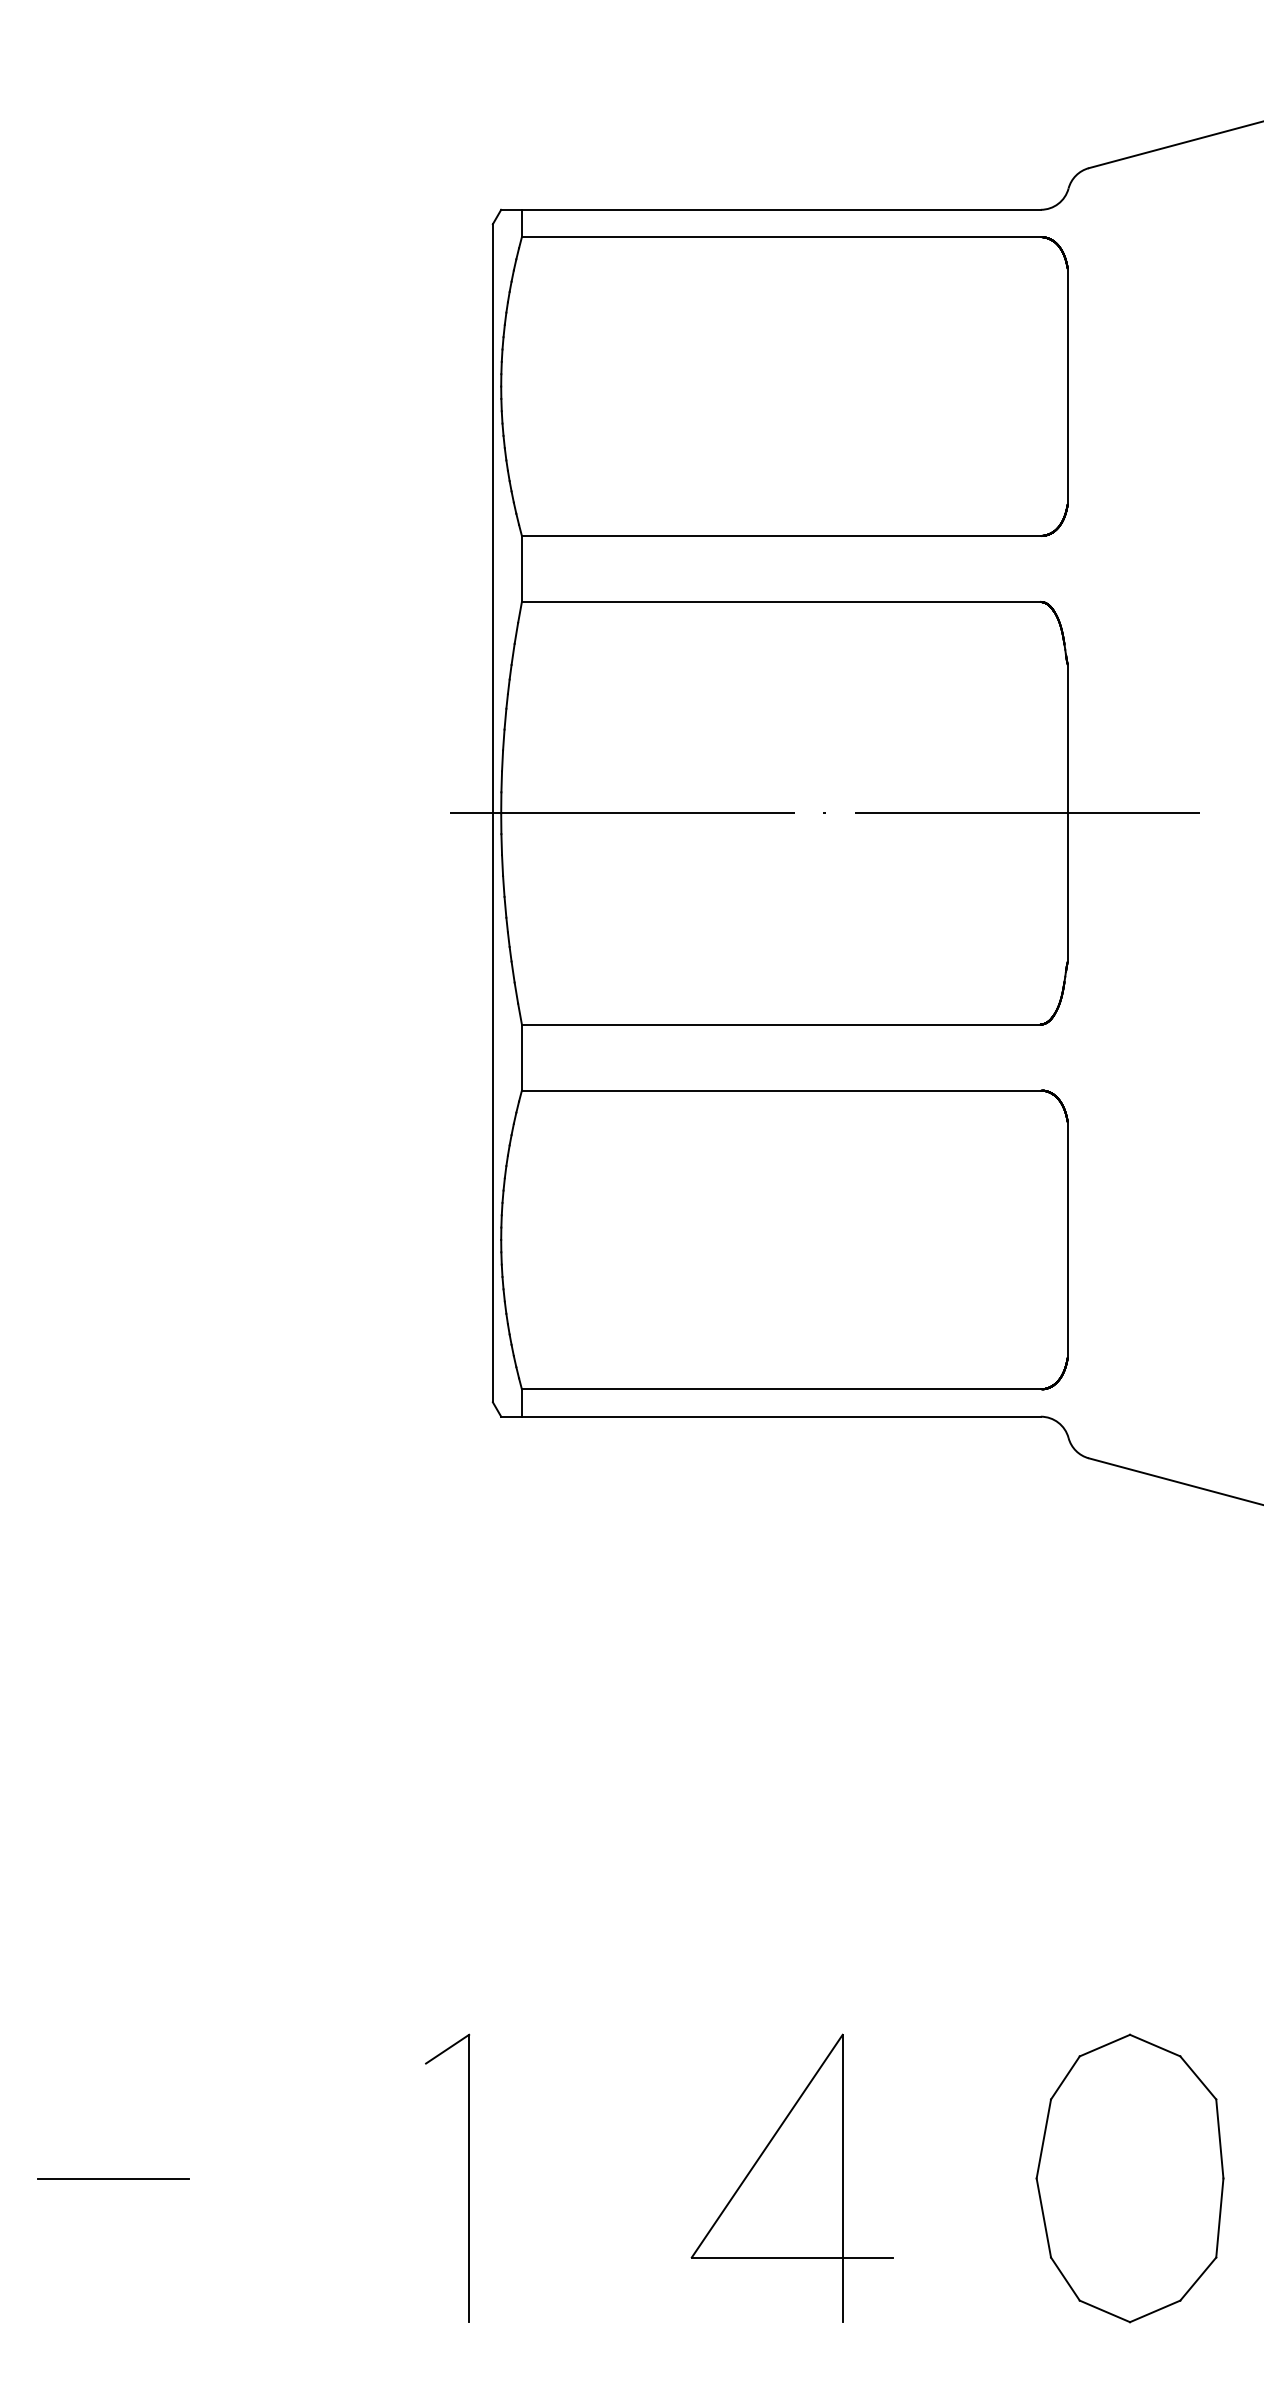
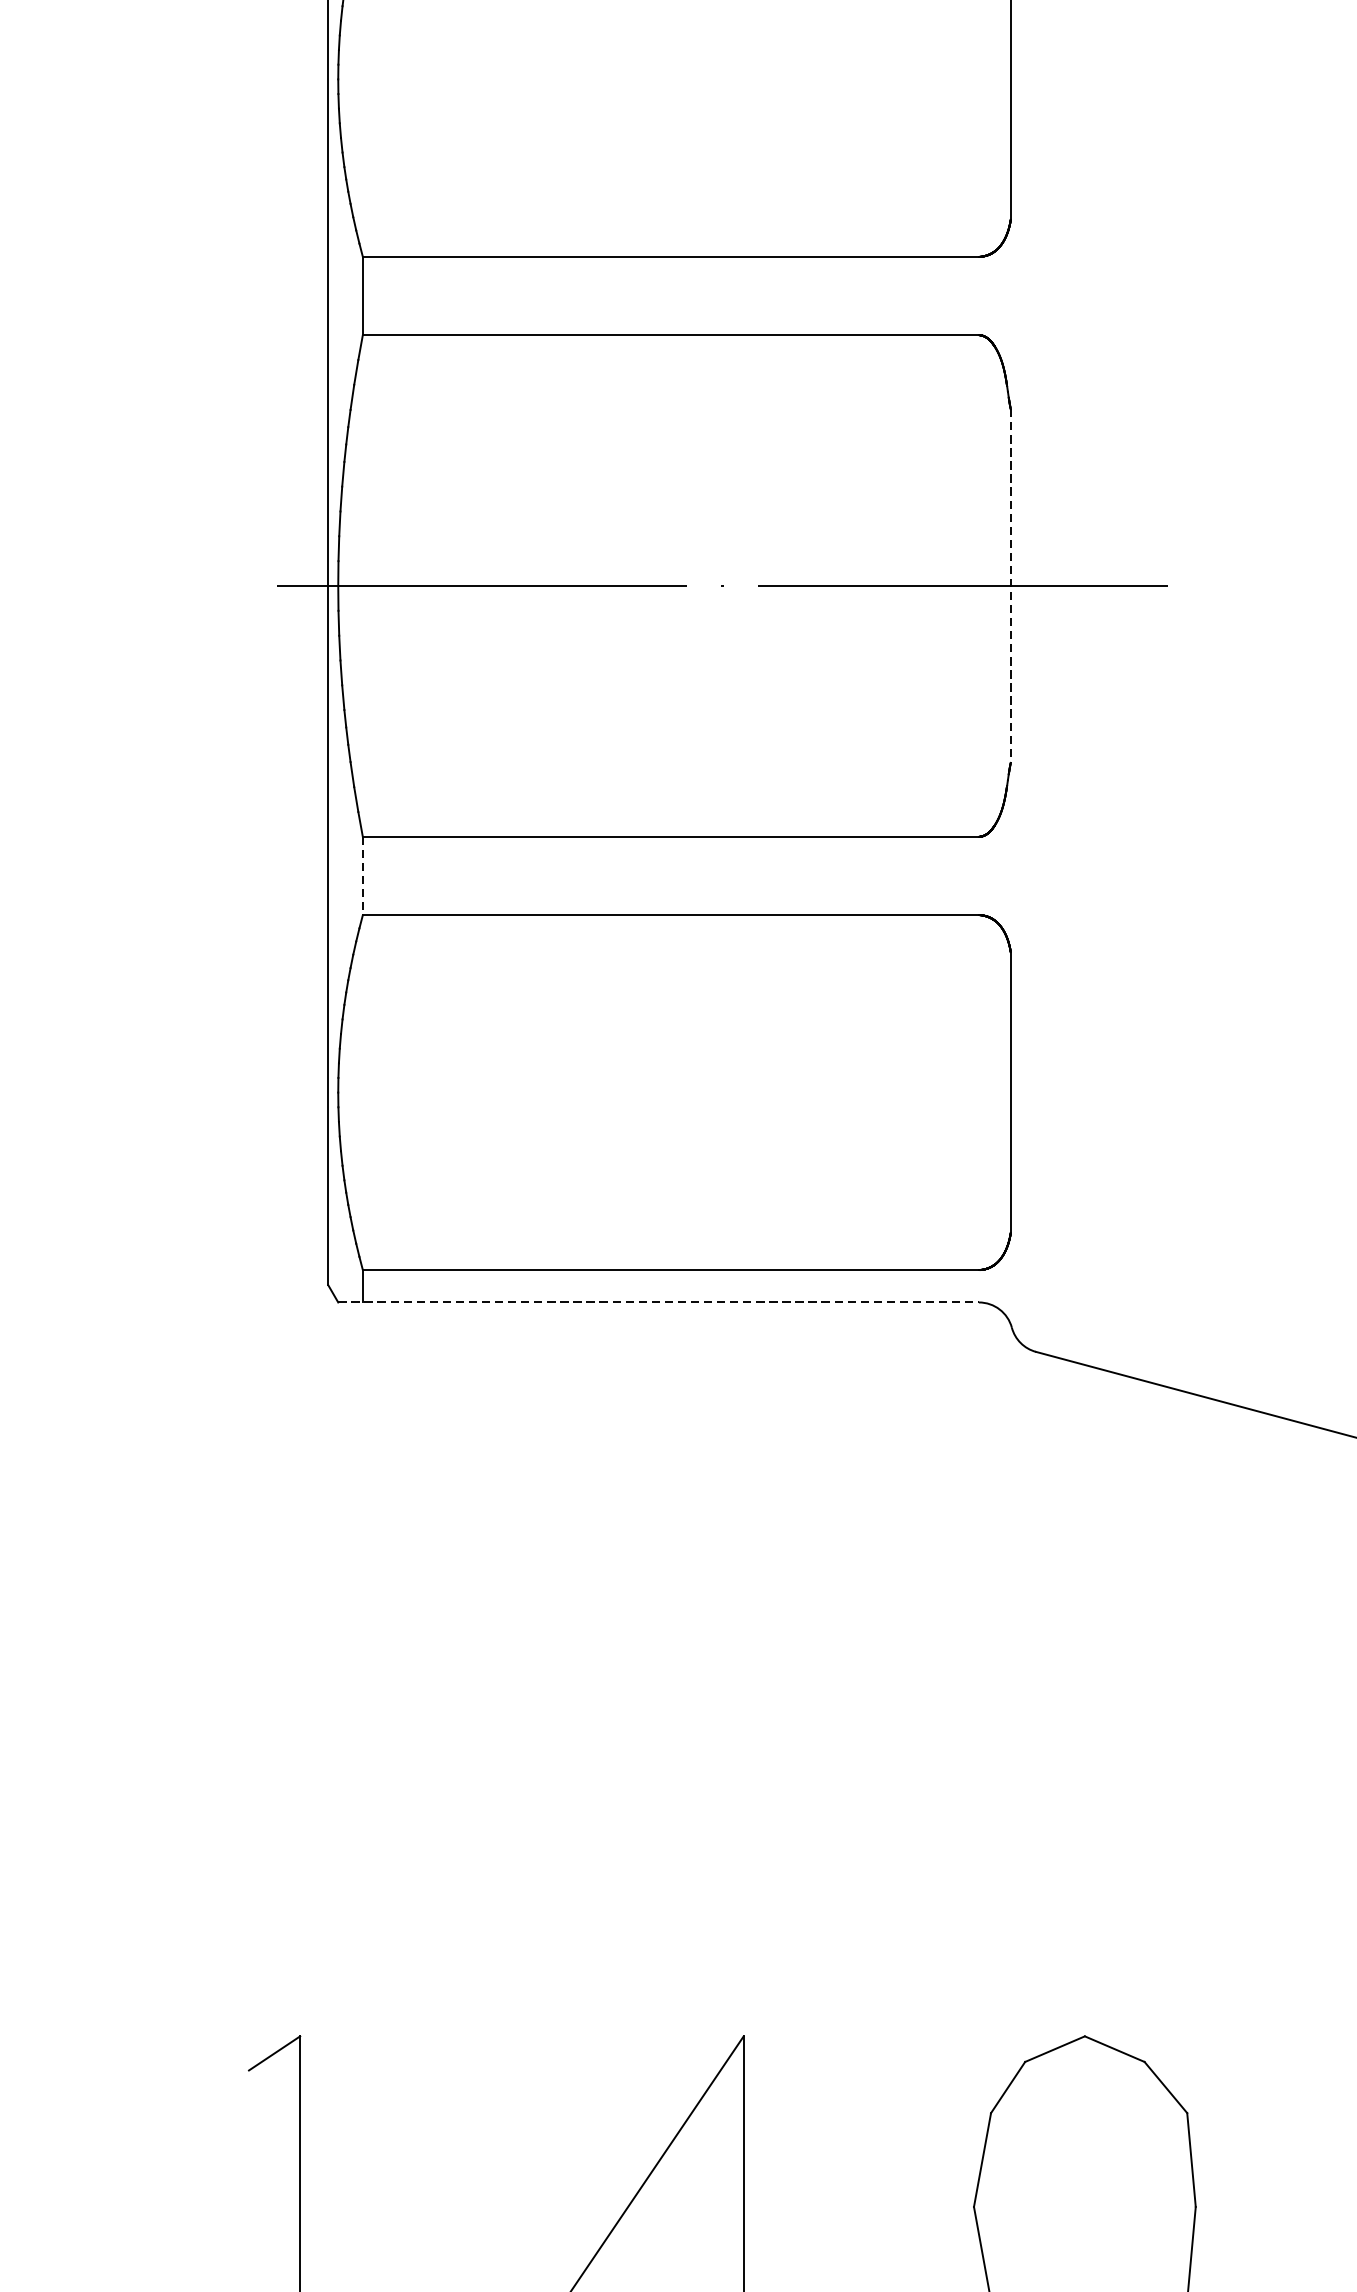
line: (1067, 813) -> (1010, 586), solid -> dashed
line: (521, 1058) -> (362, 877), solid -> dashed
line: (771, 1416) -> (659, 1302), solid -> dashed

